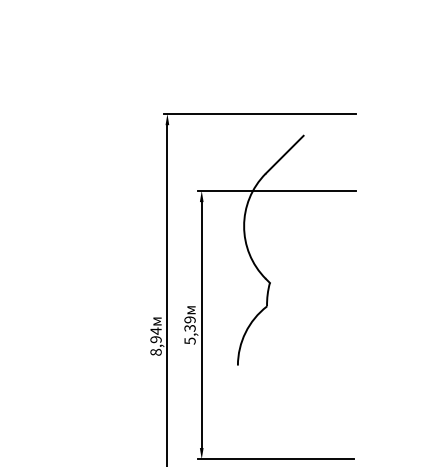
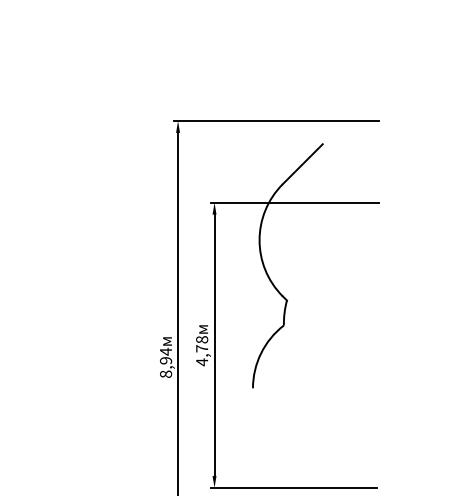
text: (190, 330) -> (202, 351), 5,39 -> 4,78

